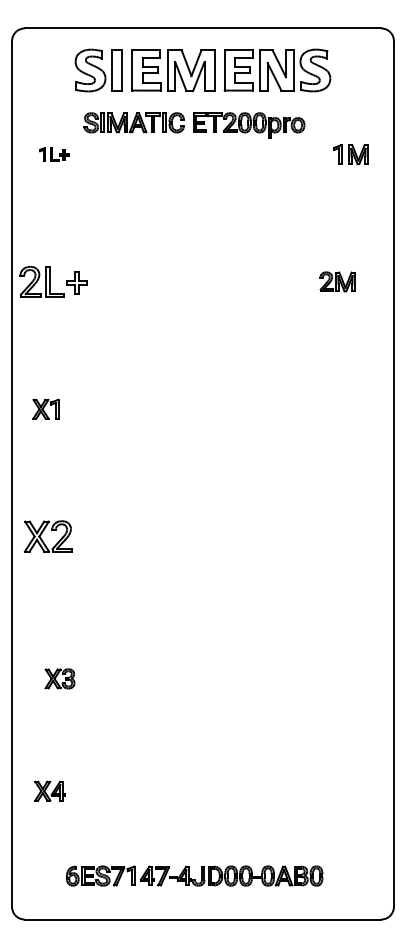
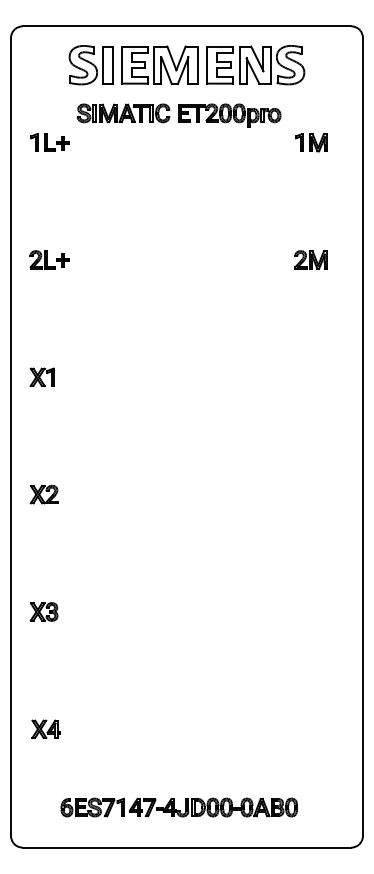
part: (54, 154) -> (50, 142), size x1.43
part: (350, 154) -> (310, 142), moved
part: (53, 281) -> (49, 259), size x0.62
part: (47, 536) -> (43, 494), size x0.62
part: (59, 678) -> (43, 611), moved

